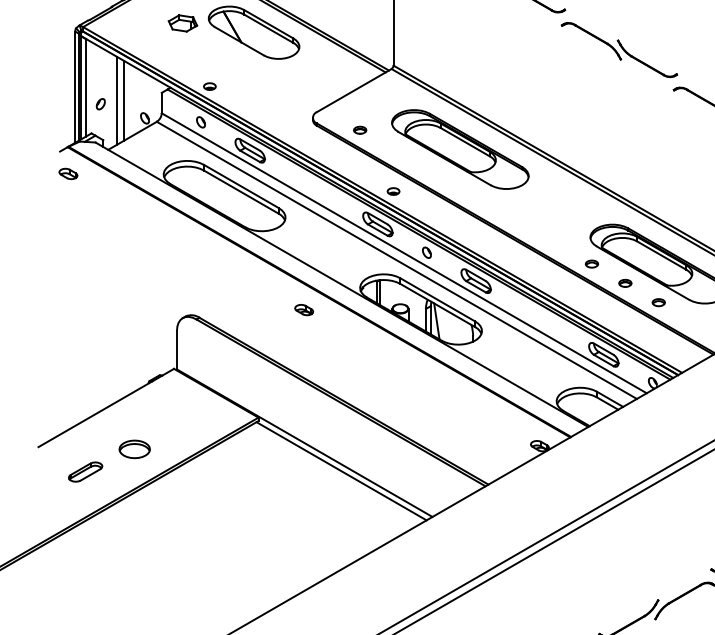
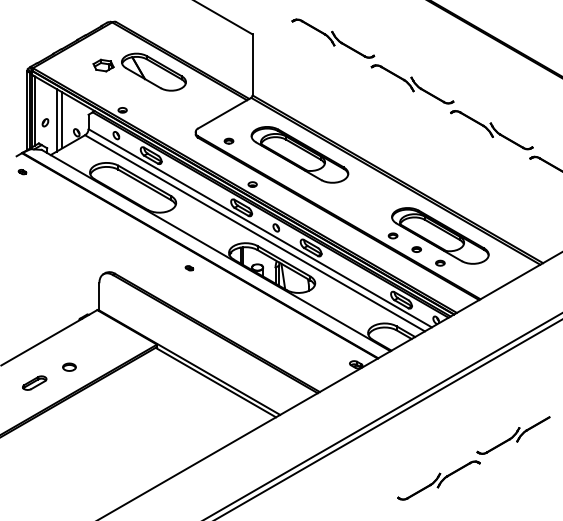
part: (68, 173) -> (22, 171), size x0.6
part: (304, 308) -> (189, 267), size x0.6
part: (134, 449) -> (69, 367), size x0.6

